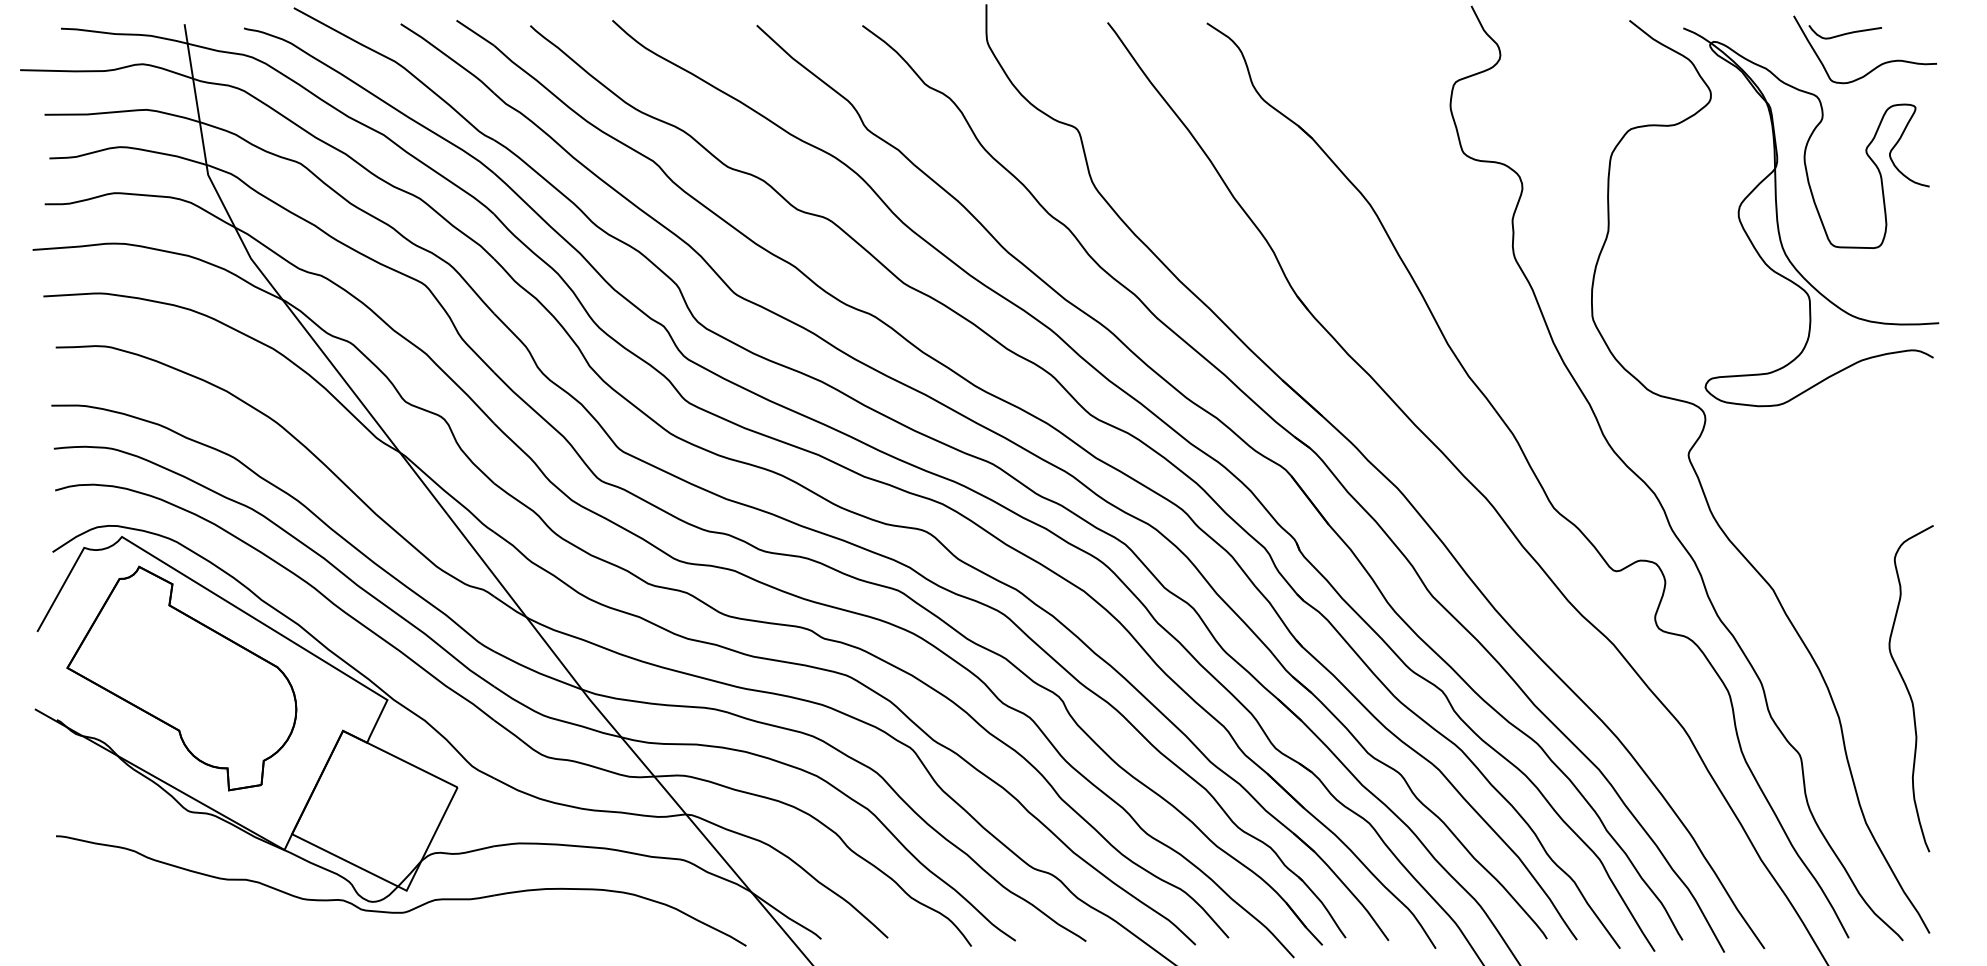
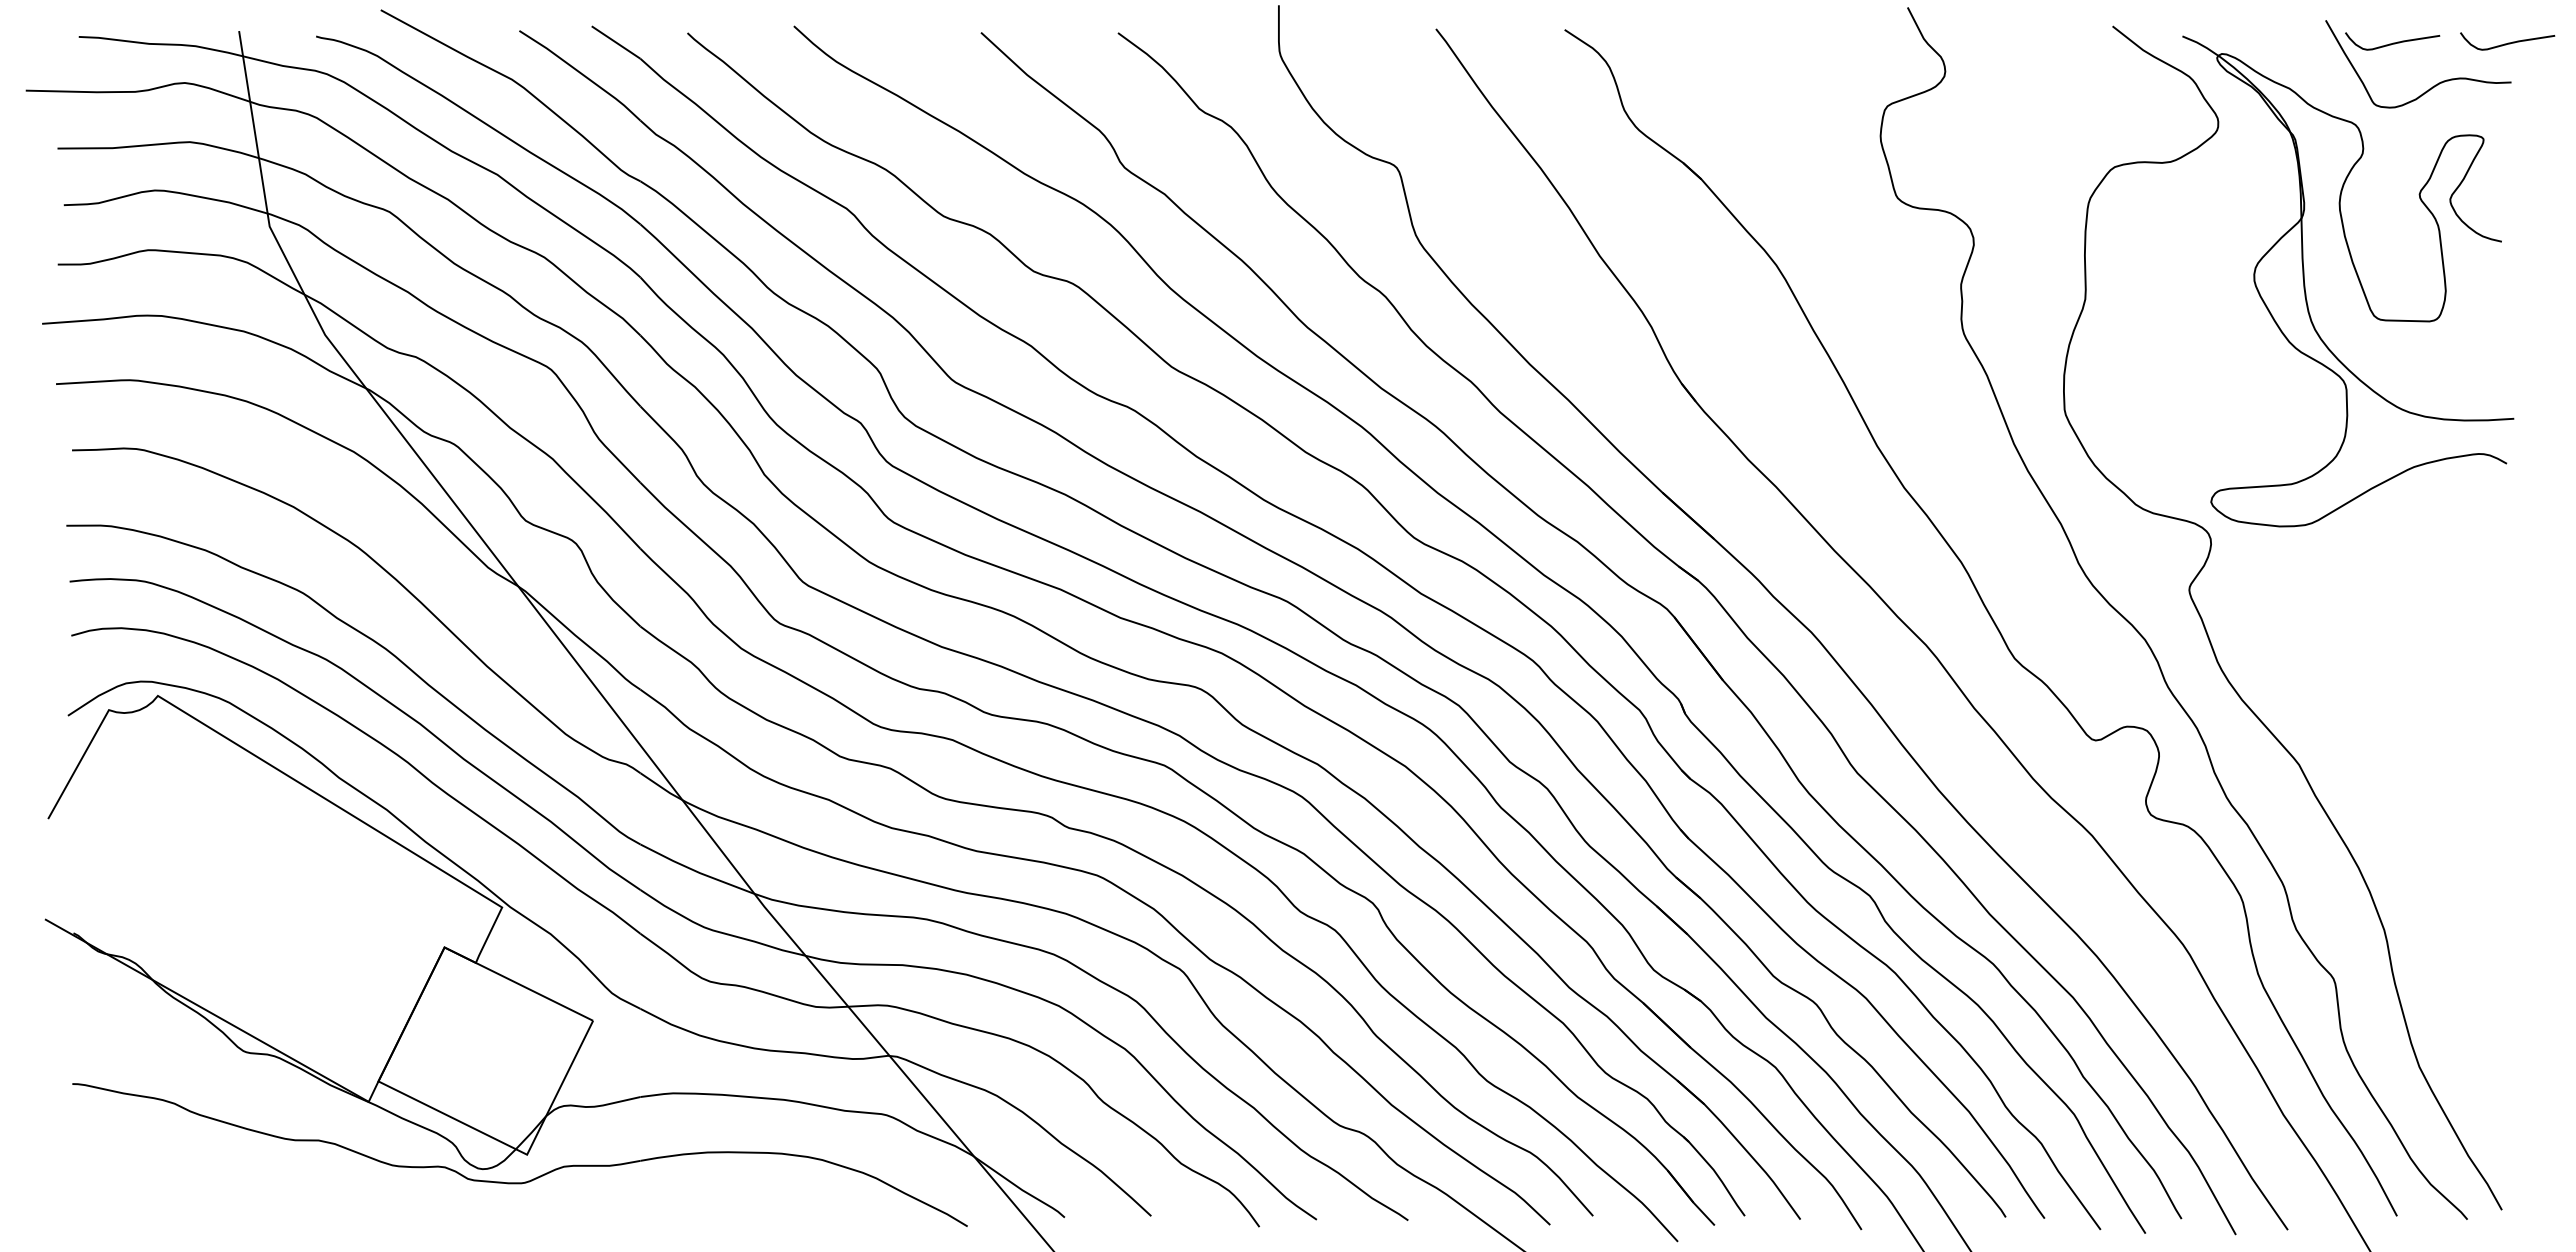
curve: (1934, 33) -> (2508, 42), added
part: (181, 678) -> (235, 879), removed
curve: (1908, 690) -> (2474, 894), removed

